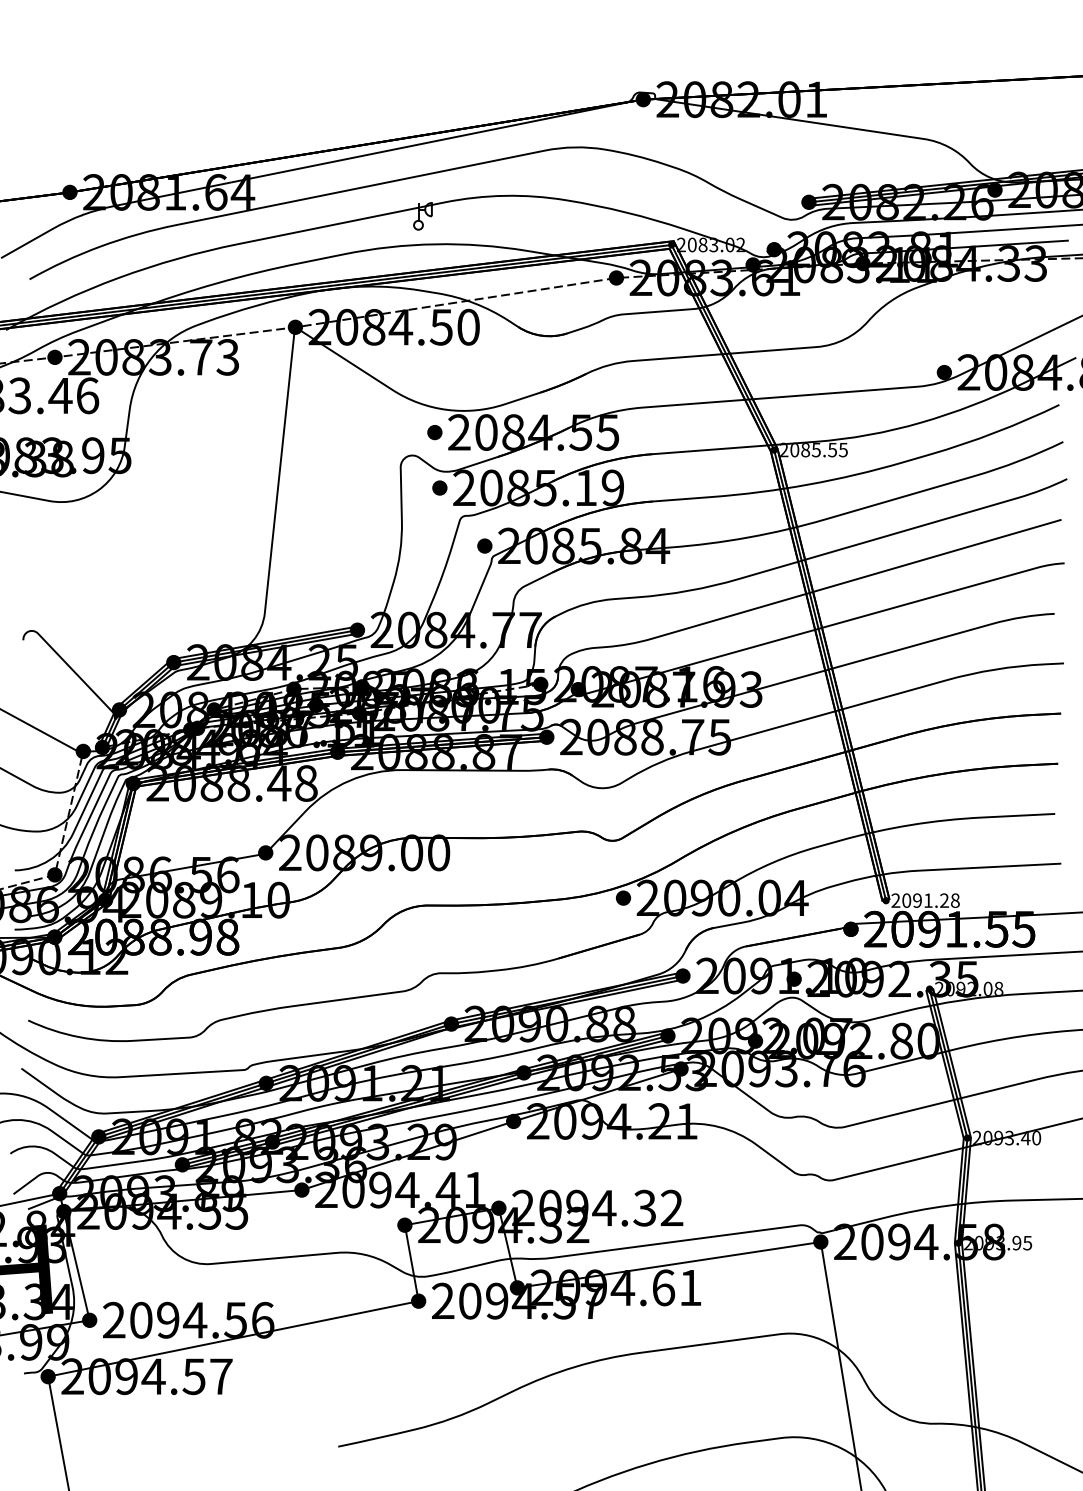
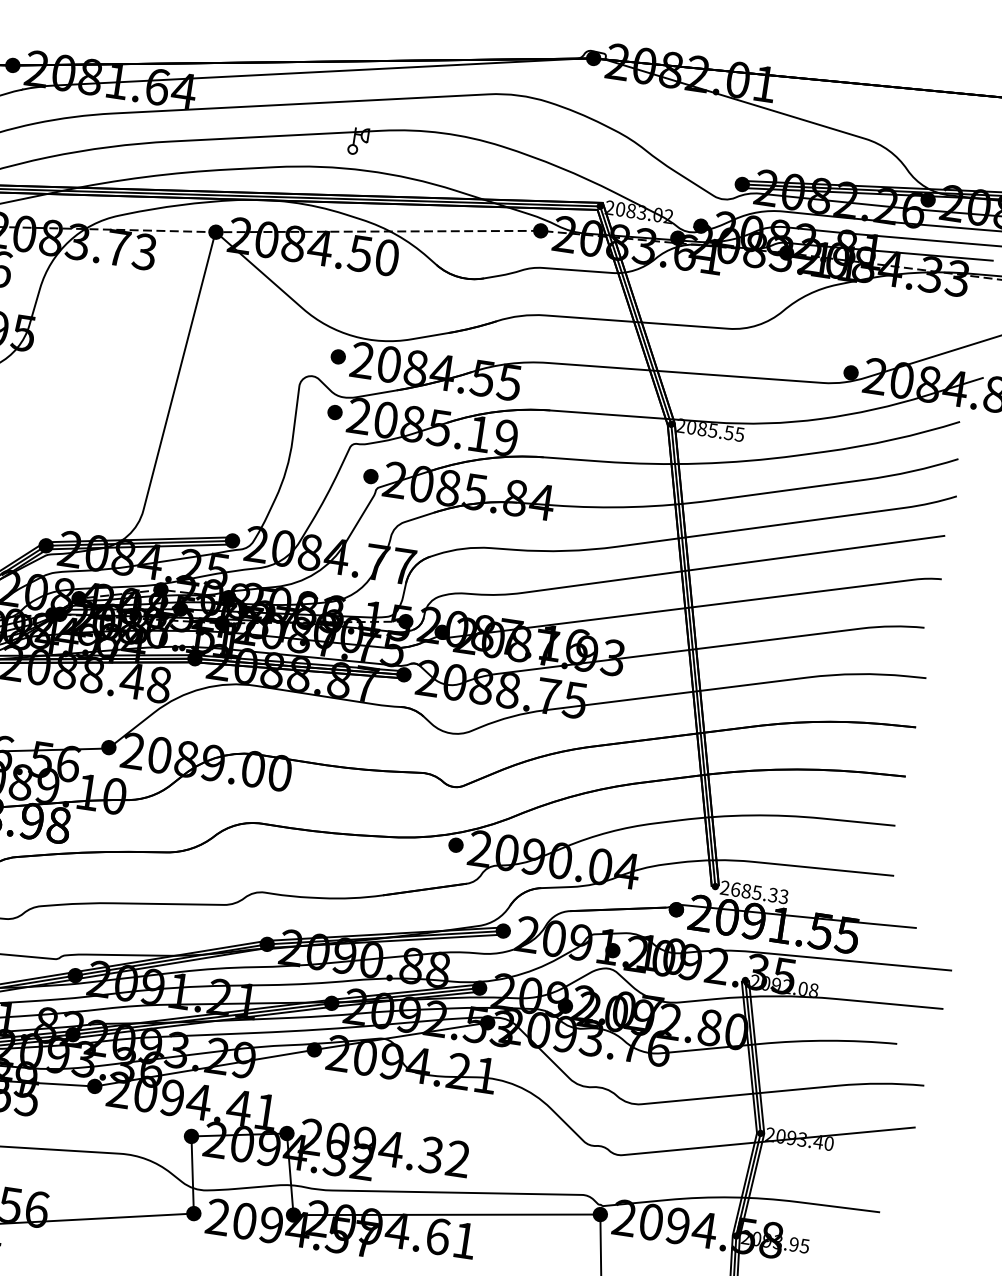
text: (930, 900) -> (759, 892), 2091.28 -> 2685.33

